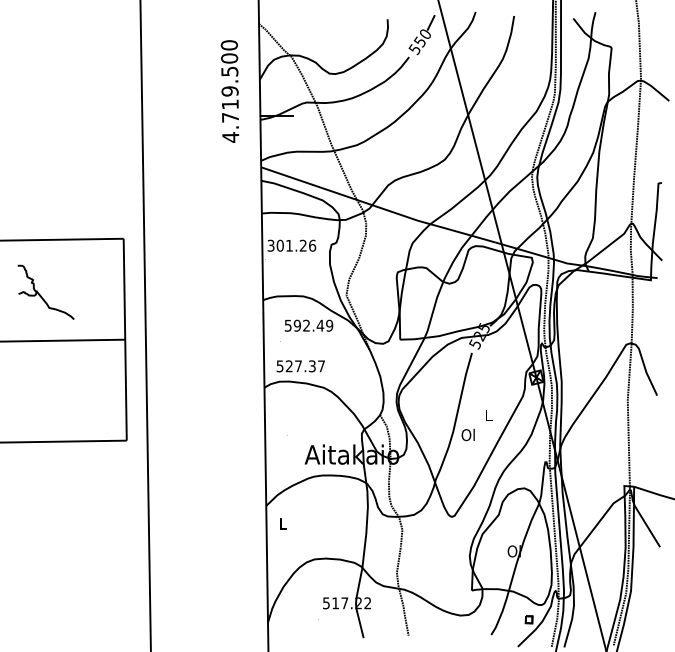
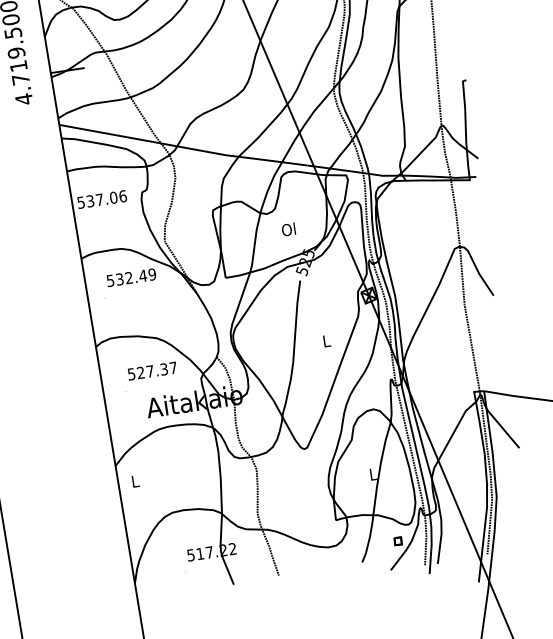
text: (287, 245) -> (97, 199), 301.26 -> 537.06
text: (296, 325) -> (118, 279), 592.49 -> 532.49
text: (300, 366) -> (152, 371), moved
text: (467, 434) -> (287, 229), moved
text: (513, 551) -> (372, 474), Ol -> L

